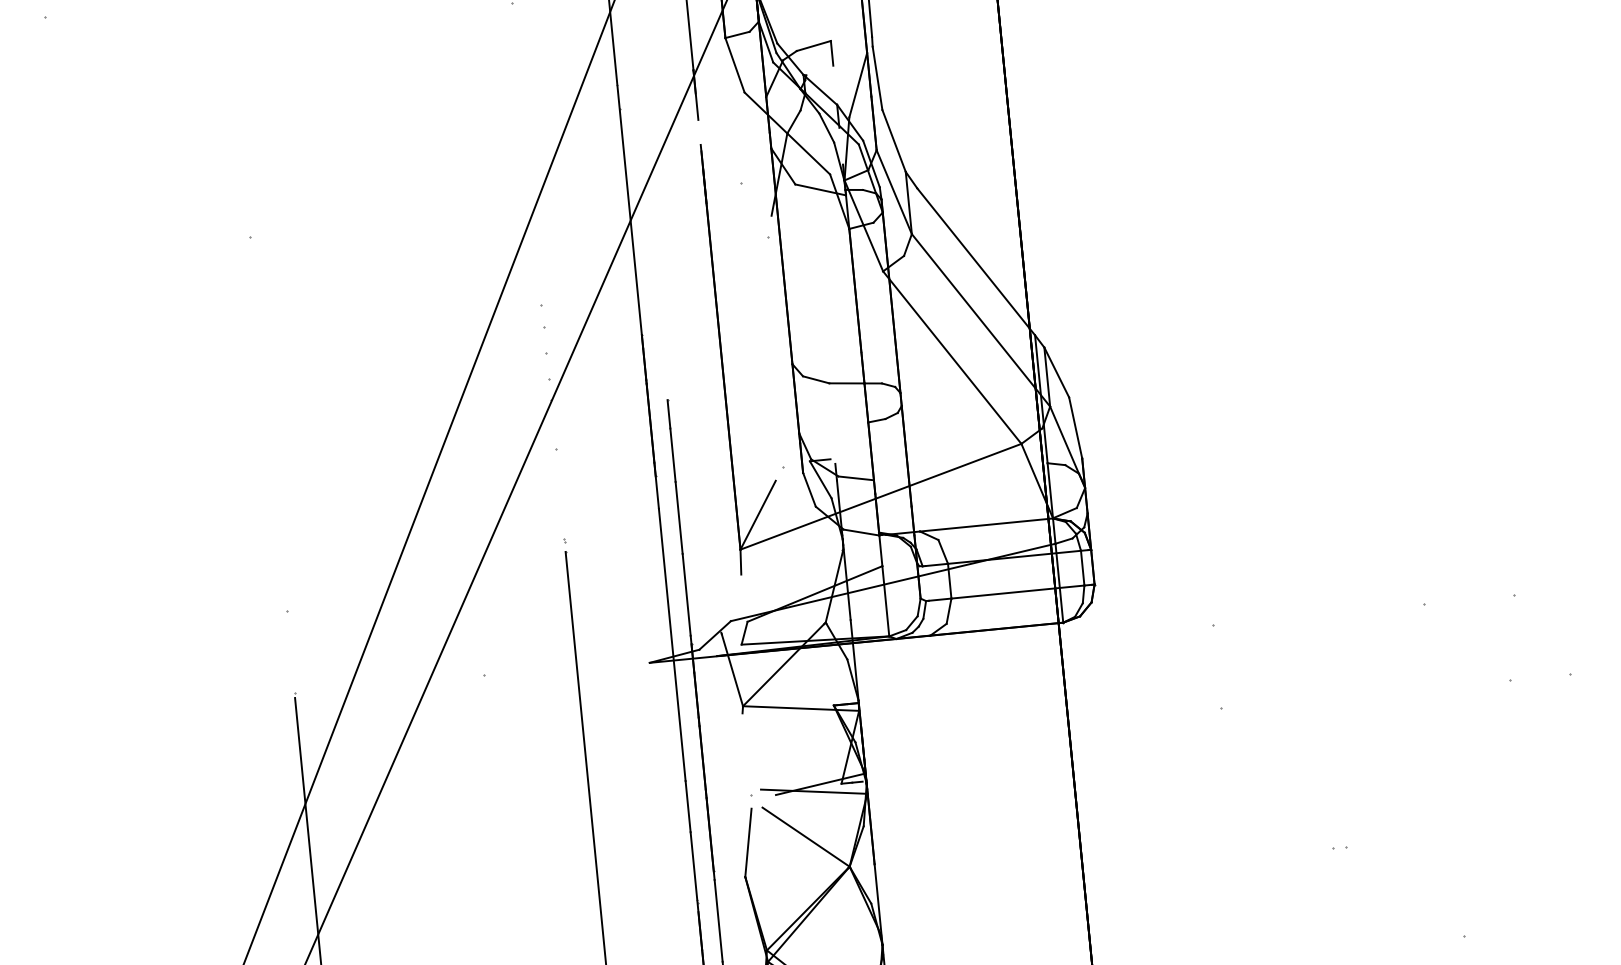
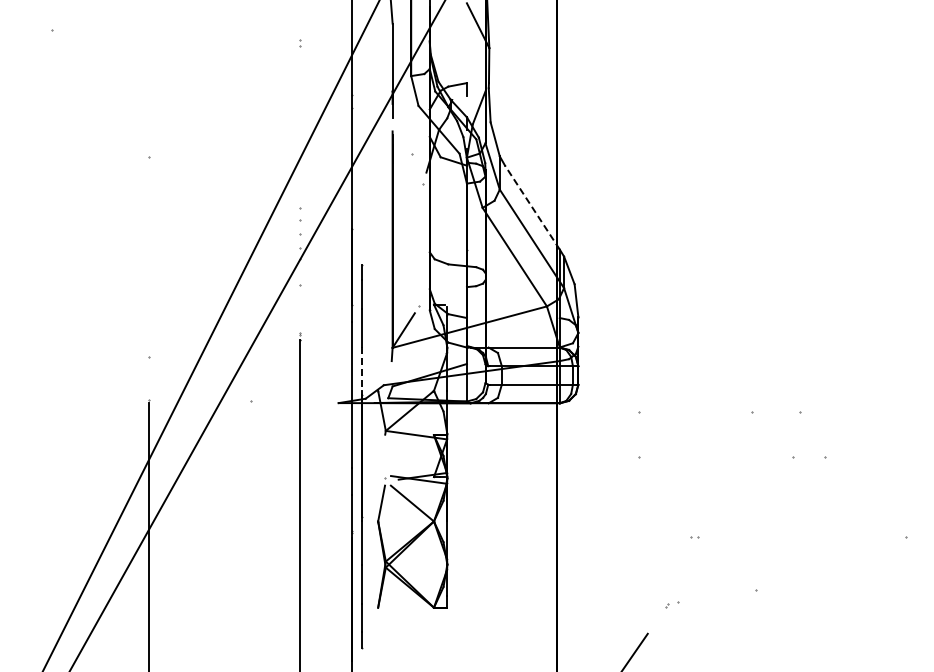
line: (976, 261) -> (532, 207), solid -> dashed
line: (686, 595) -> (361, 369), solid -> dashed

